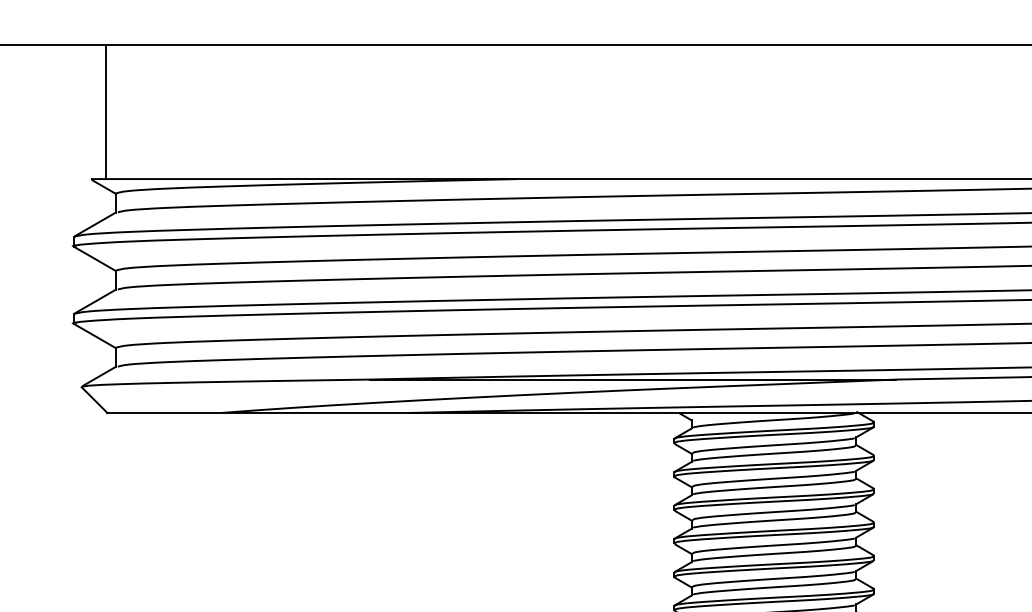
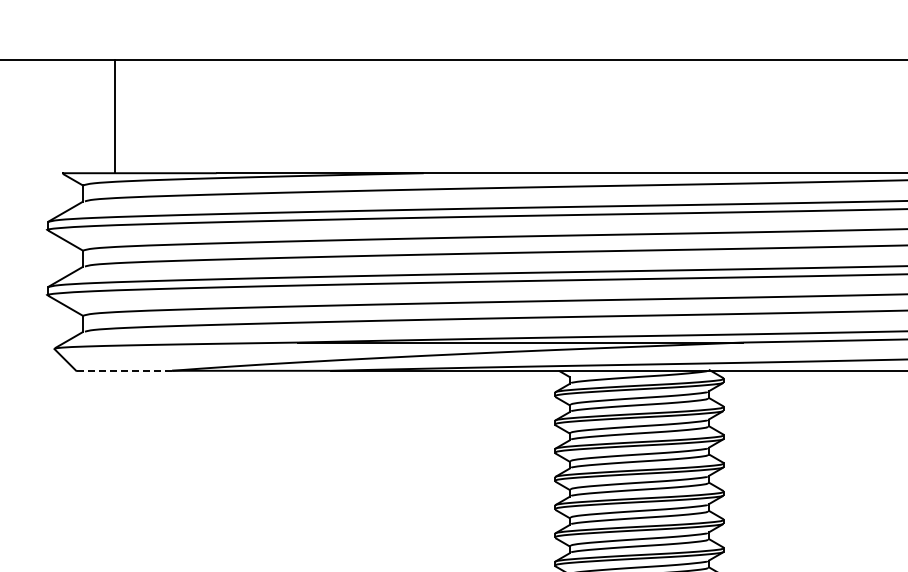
line: (105, 111) -> (114, 116), moved
line: (164, 412) -> (124, 370), solid -> dashed

